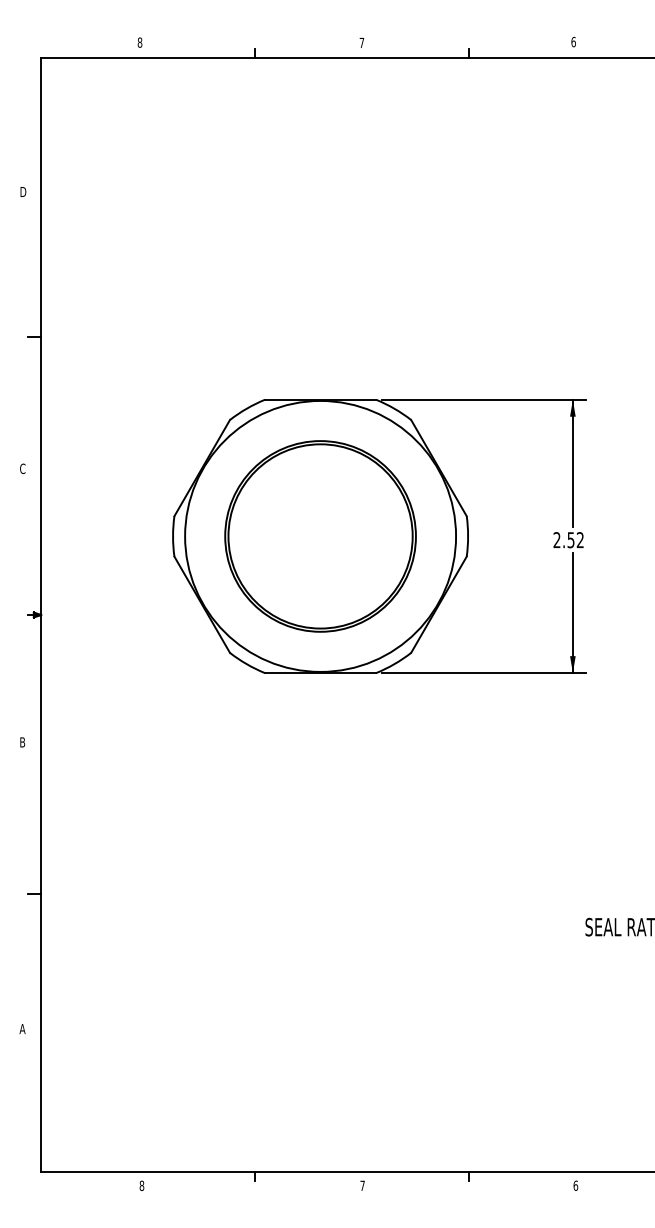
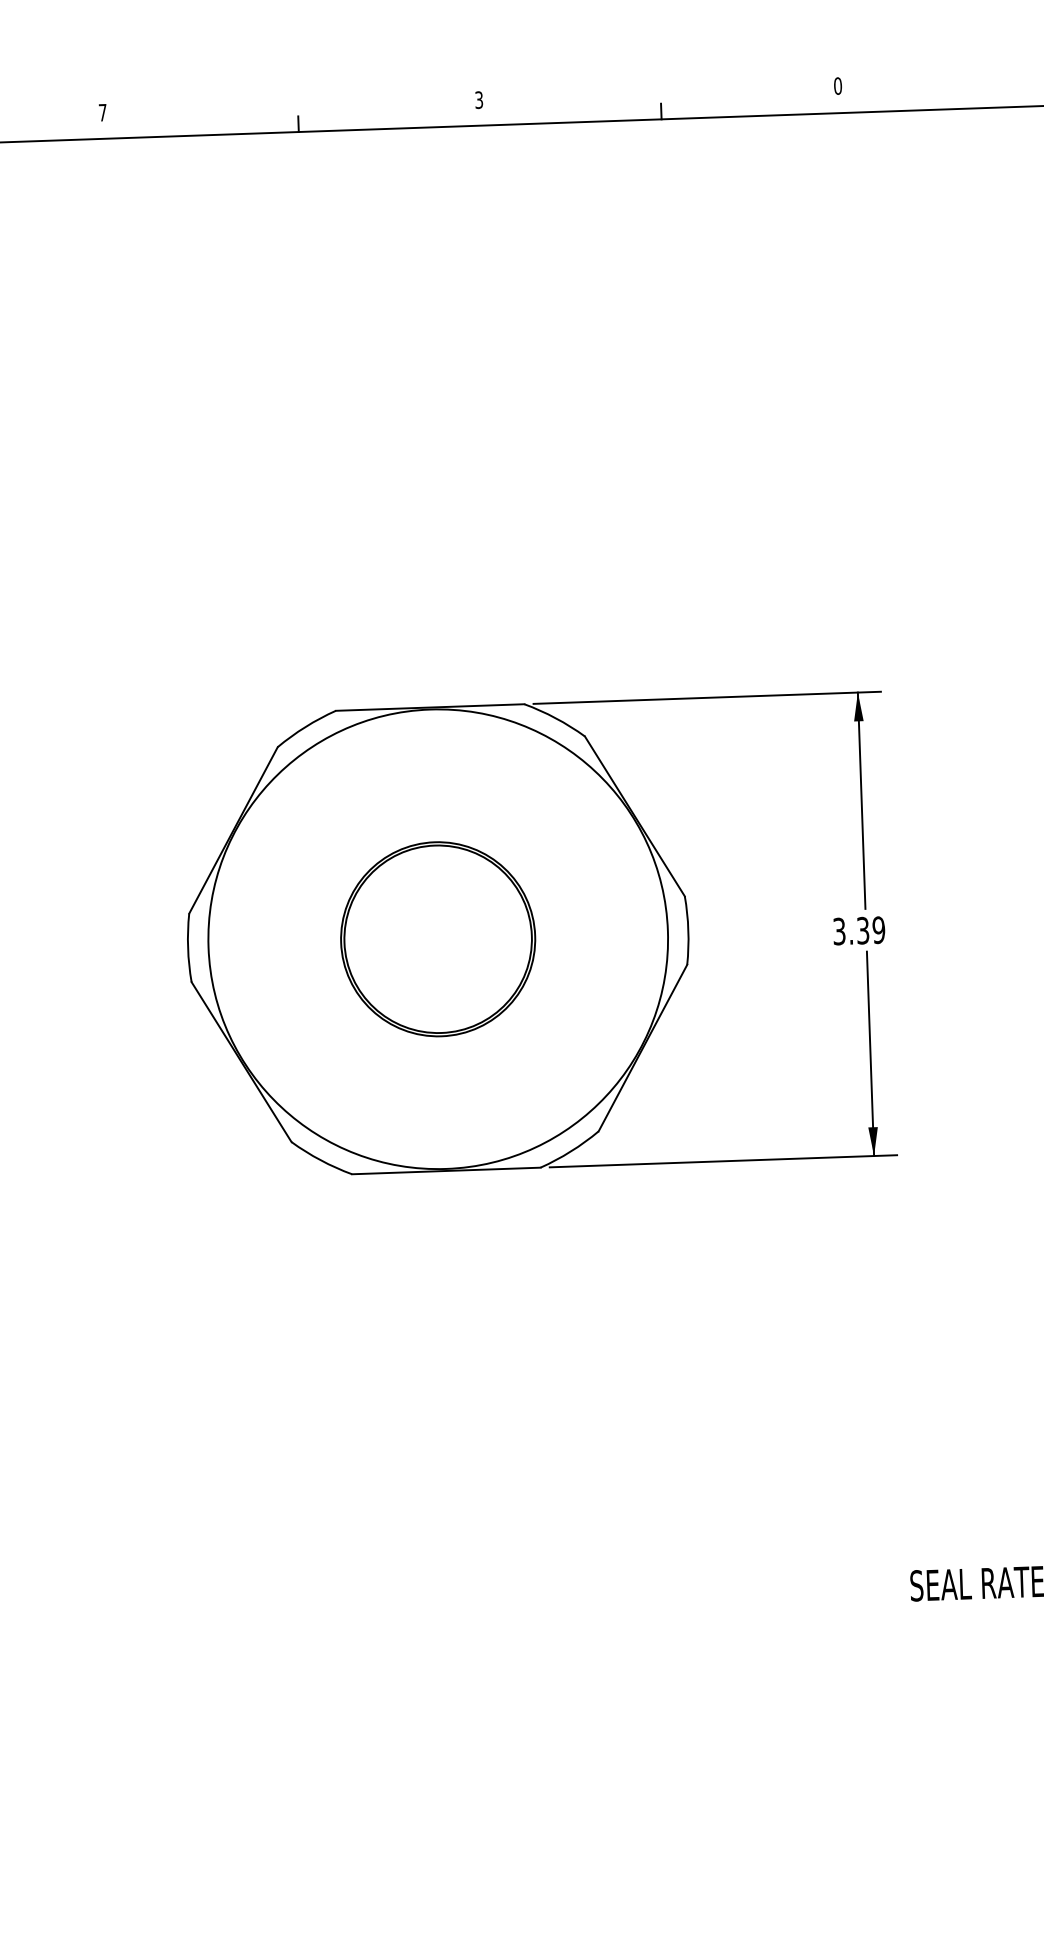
text: (573, 41) -> (837, 85), 6 -> 0
text: (139, 42) -> (101, 112), 8 -> 7
text: (361, 42) -> (478, 99), 7 -> 3
part: (320, 536) -> (438, 939), size x0.6
text: (568, 540) -> (858, 931), 2.52 -> 3.39

